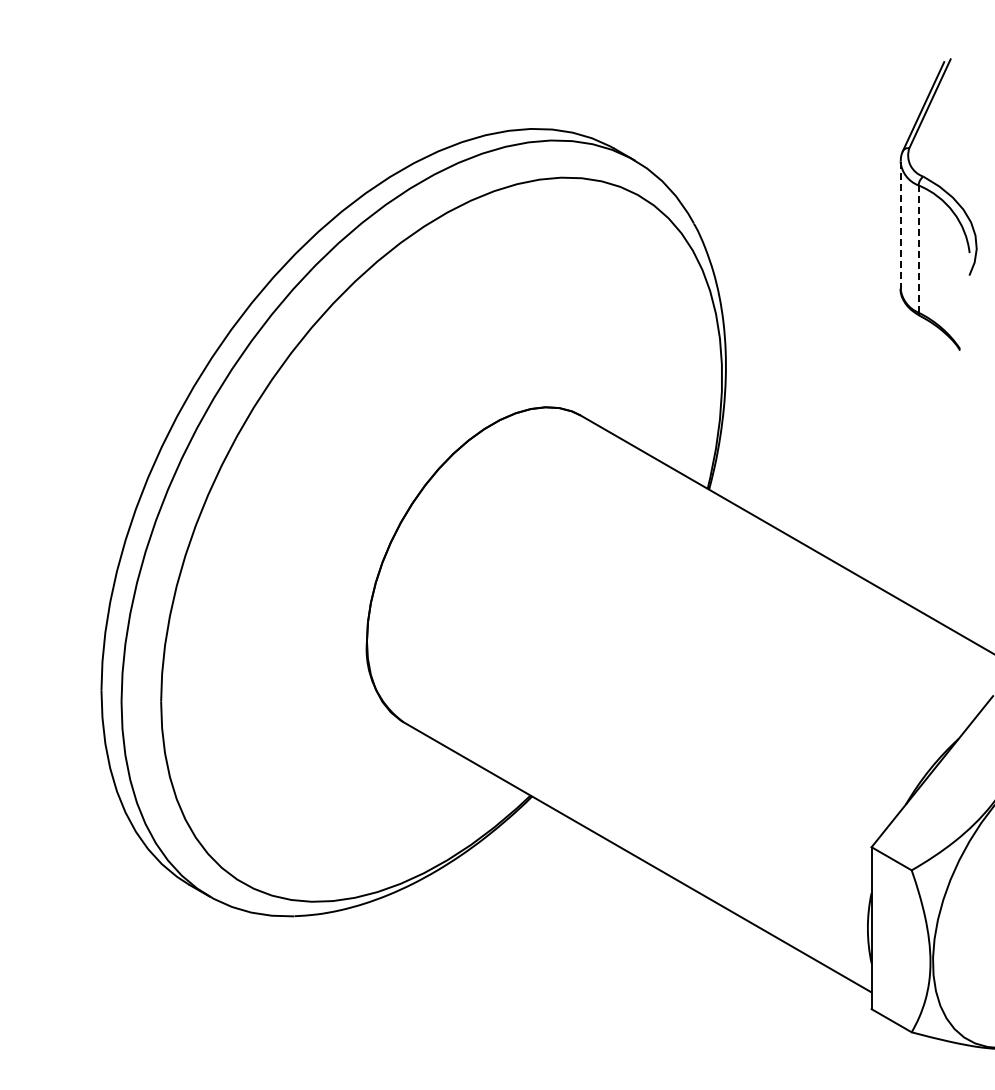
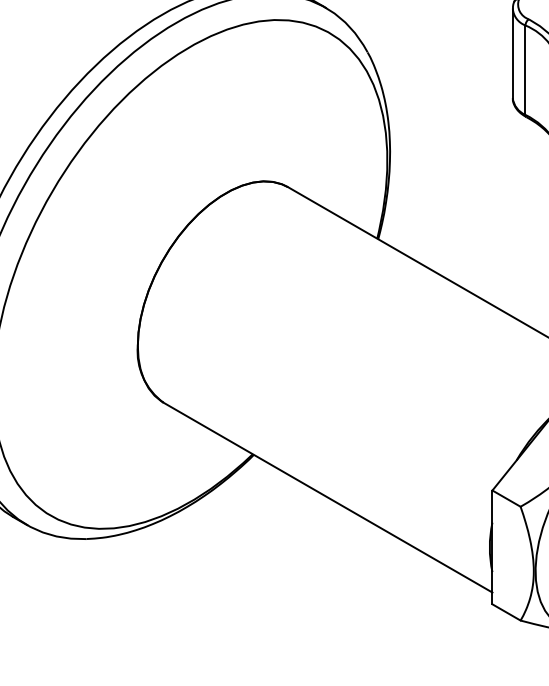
line: (900, 225) -> (512, 53), dashed -> solid
line: (918, 249) -> (525, 70), dashed -> solid

